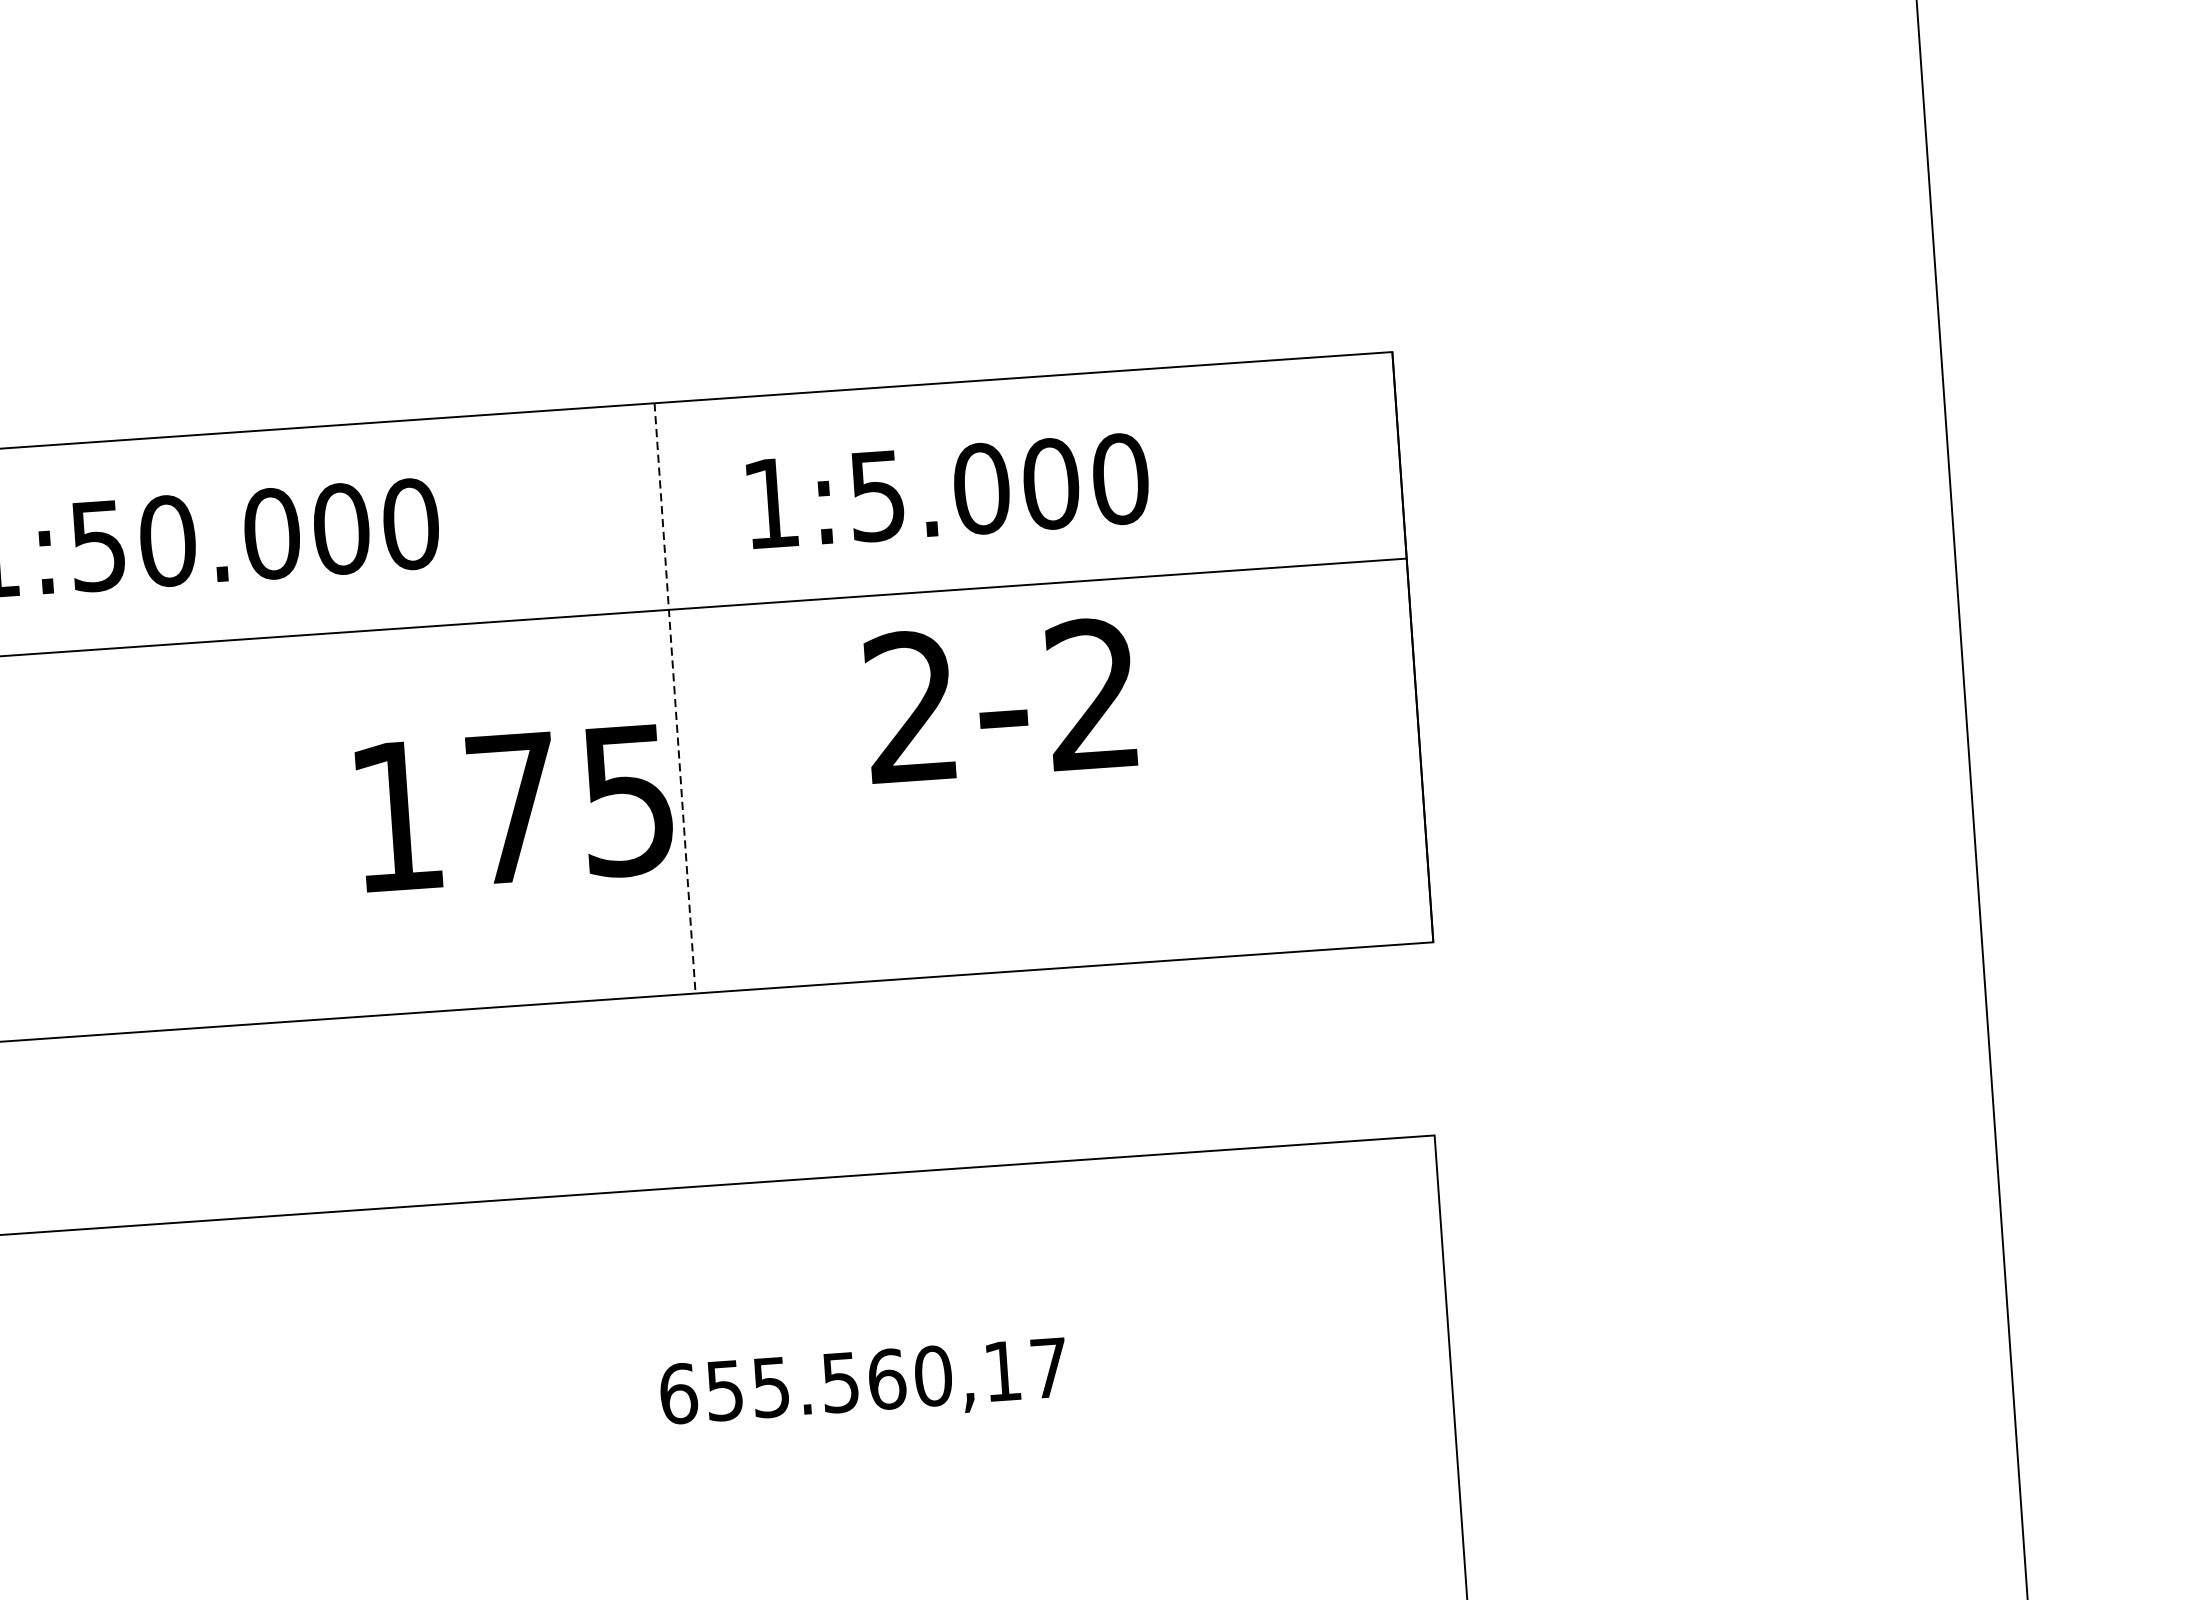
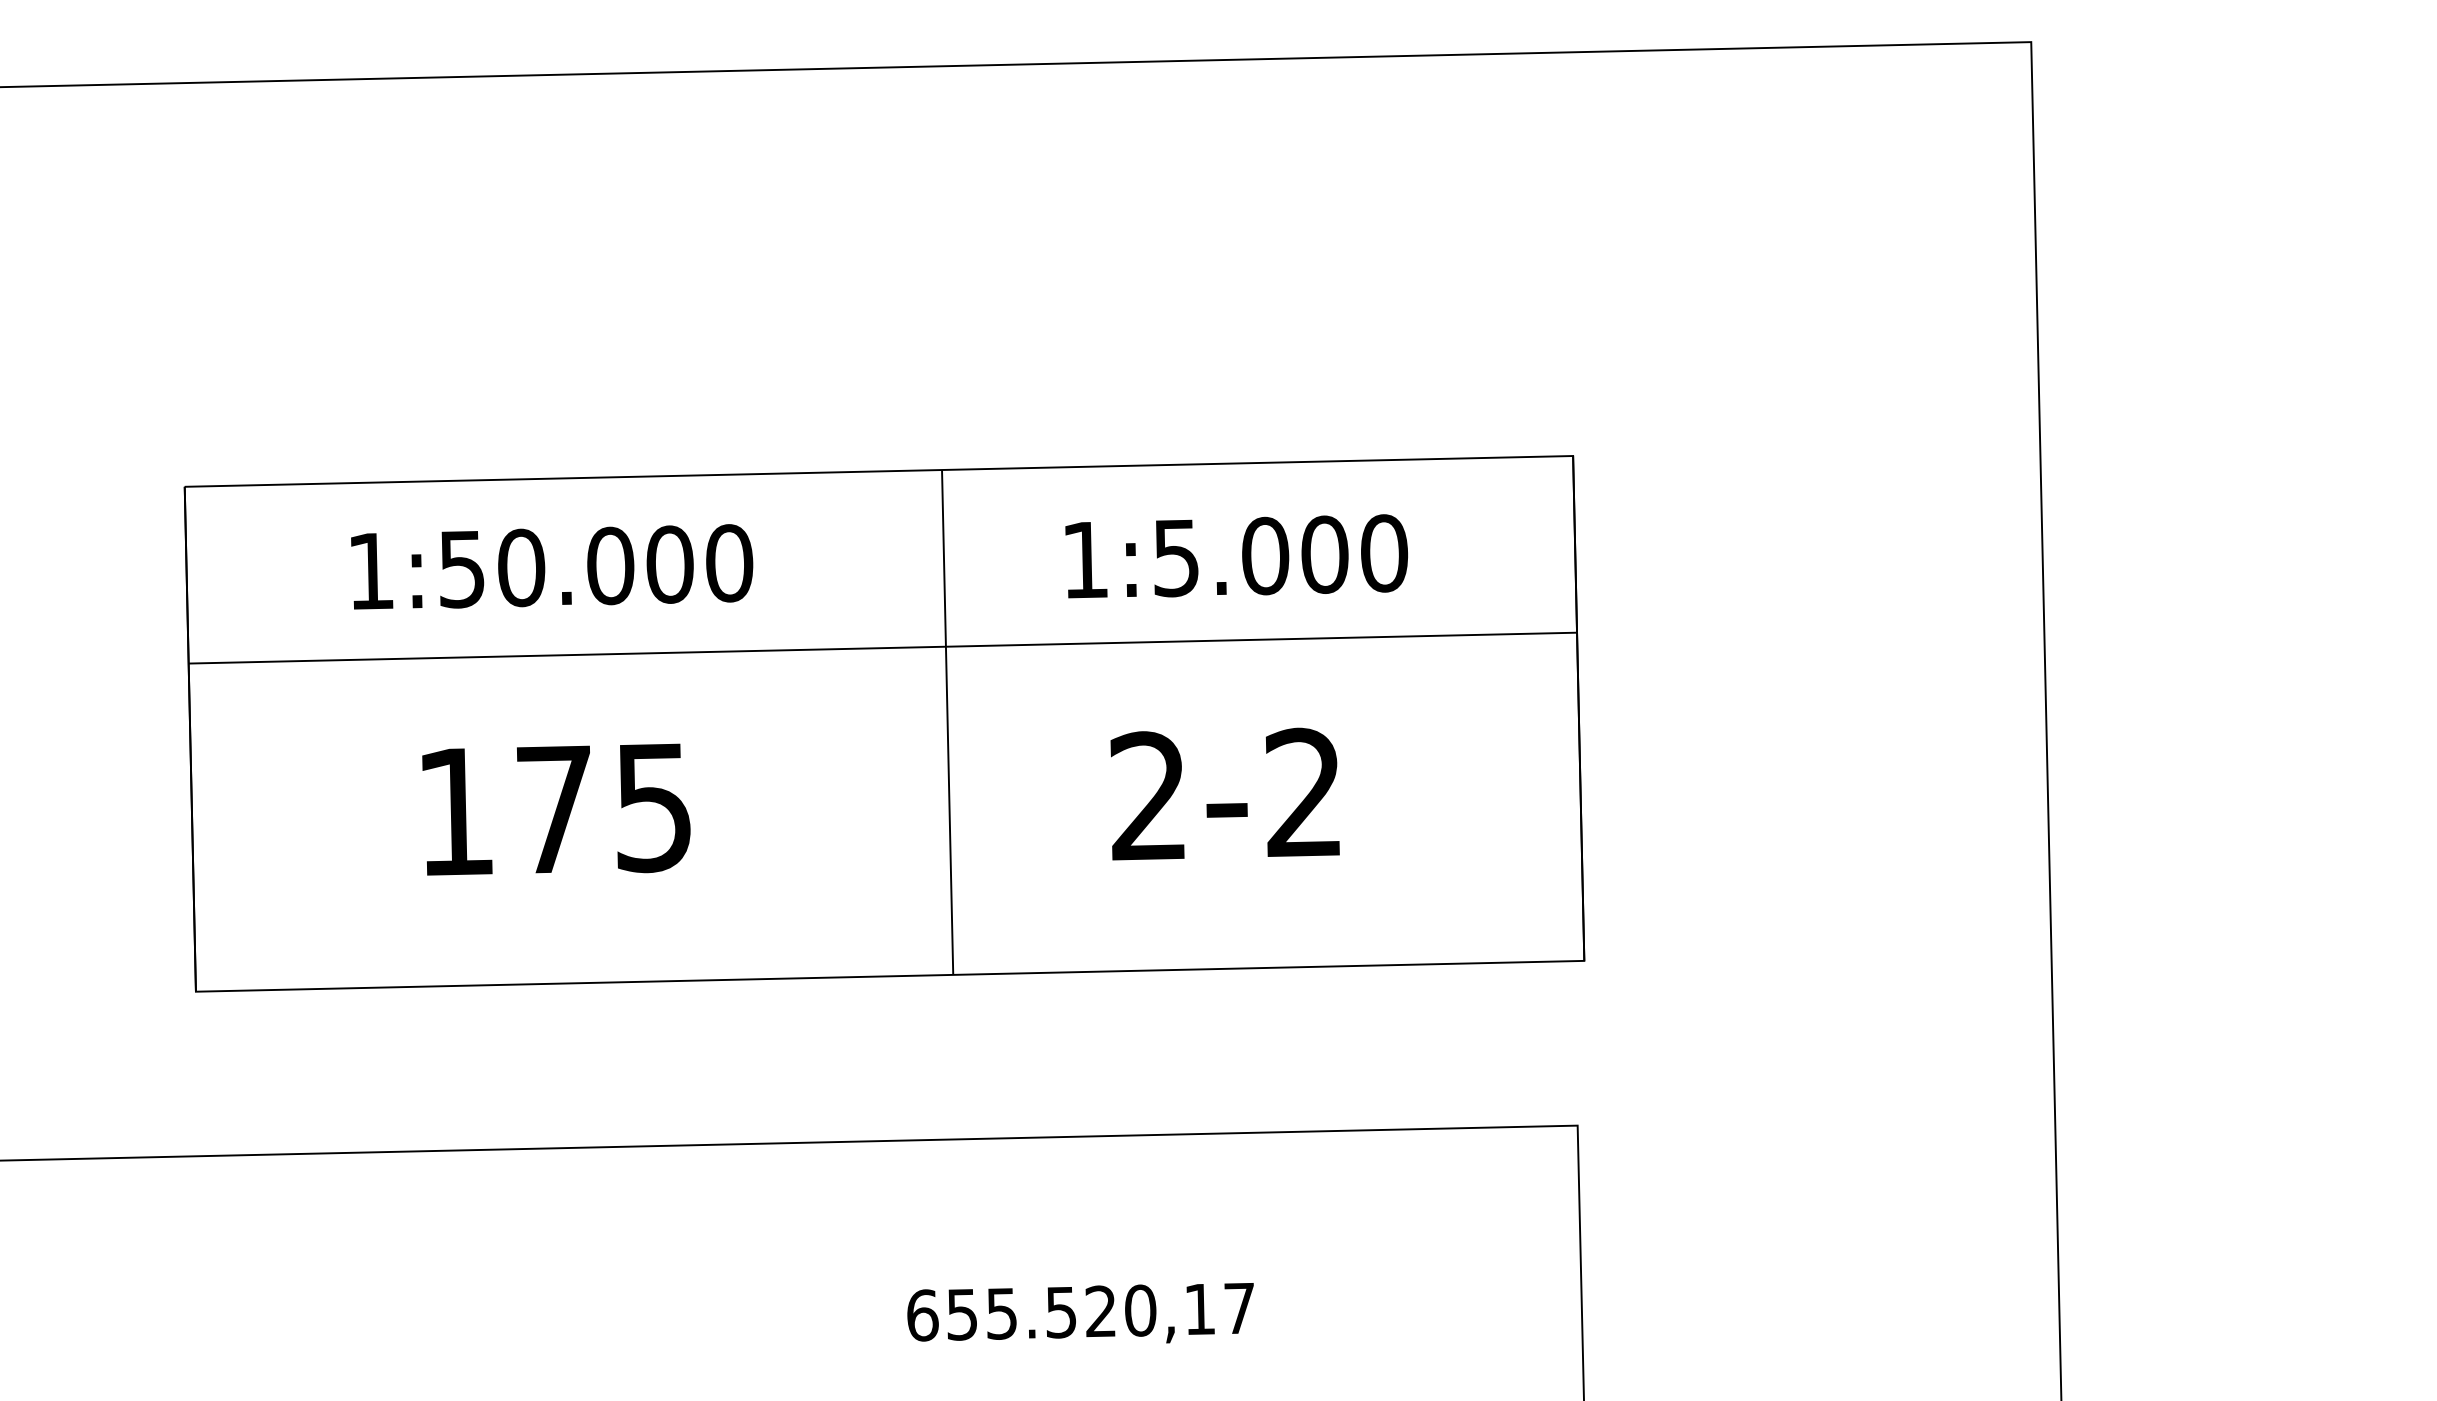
text: (947, 490) -> (1236, 556), moved
line: (674, 698) -> (947, 722), dashed -> solid
text: (999, 699) -> (1224, 793), moved
text: (514, 808) -> (556, 809), moved
text: (887, 1379) -> (1101, 1311), 655.560,17 -> 655.520,17

